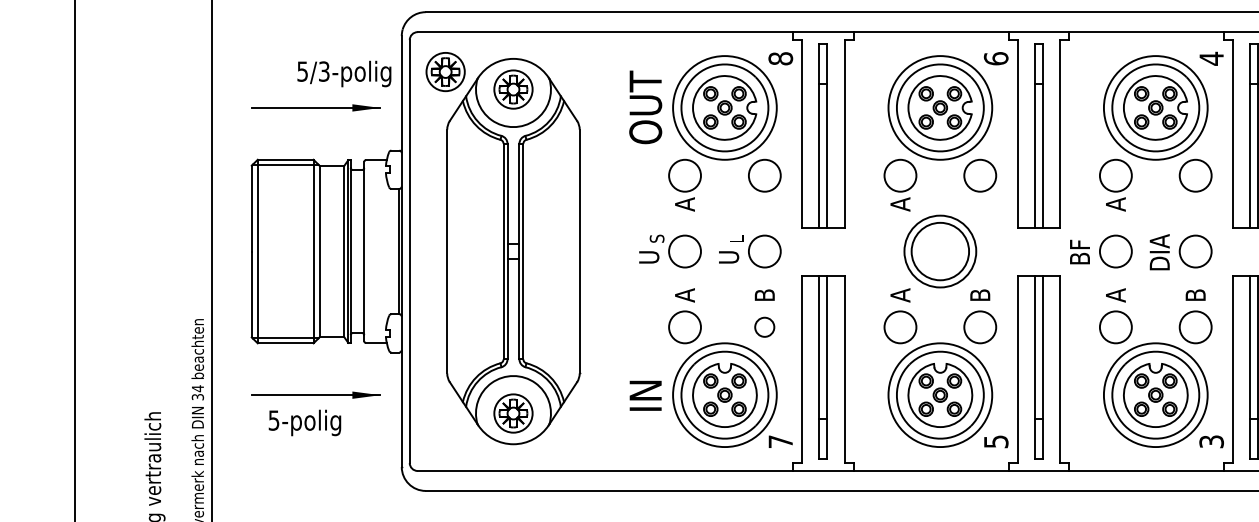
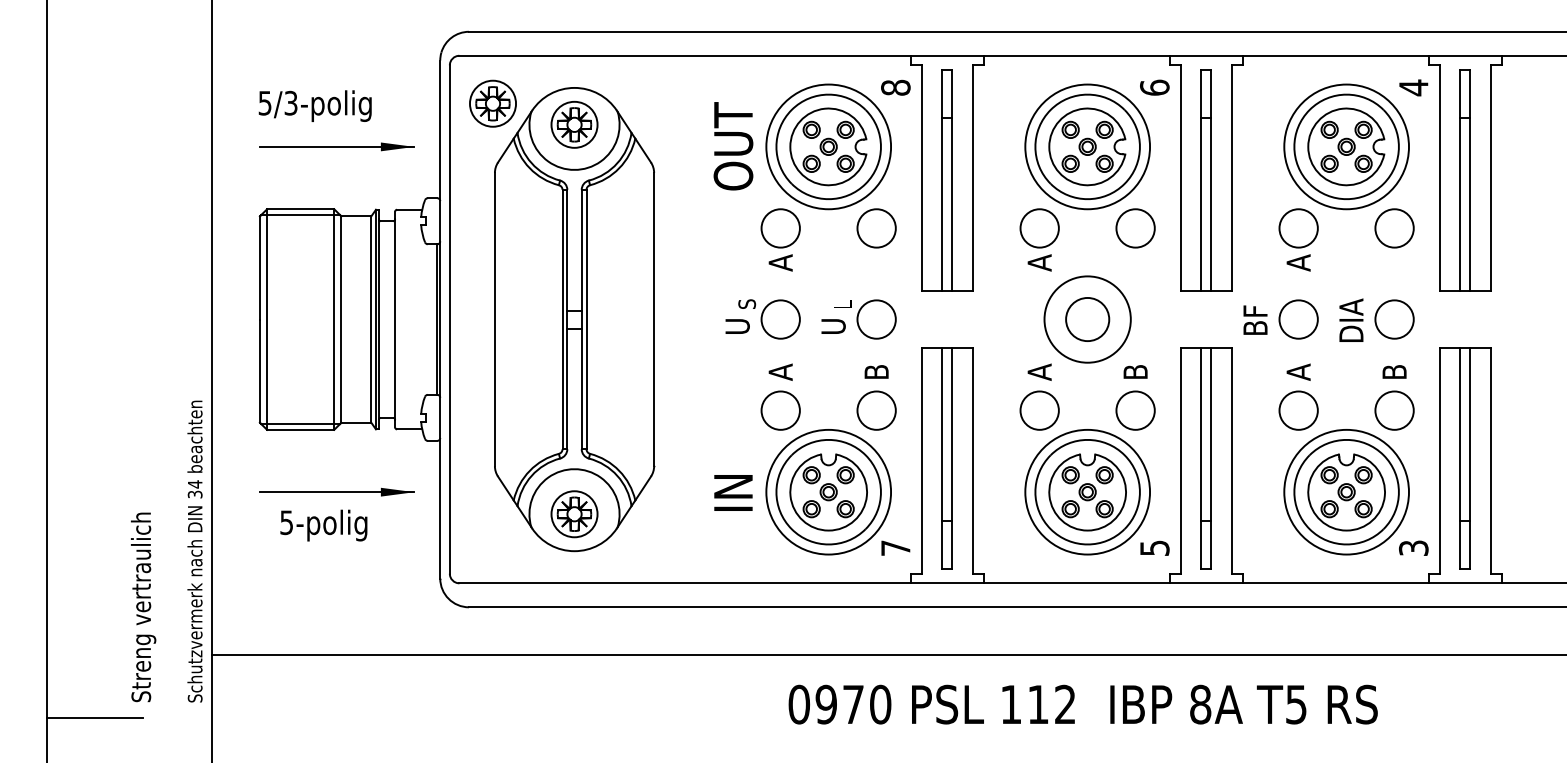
text: (343, 73) -> (314, 105), moved
circle: (940, 251) -> (1087, 319), size x0.62
circle: (764, 327) -> (876, 410), size x1.67

